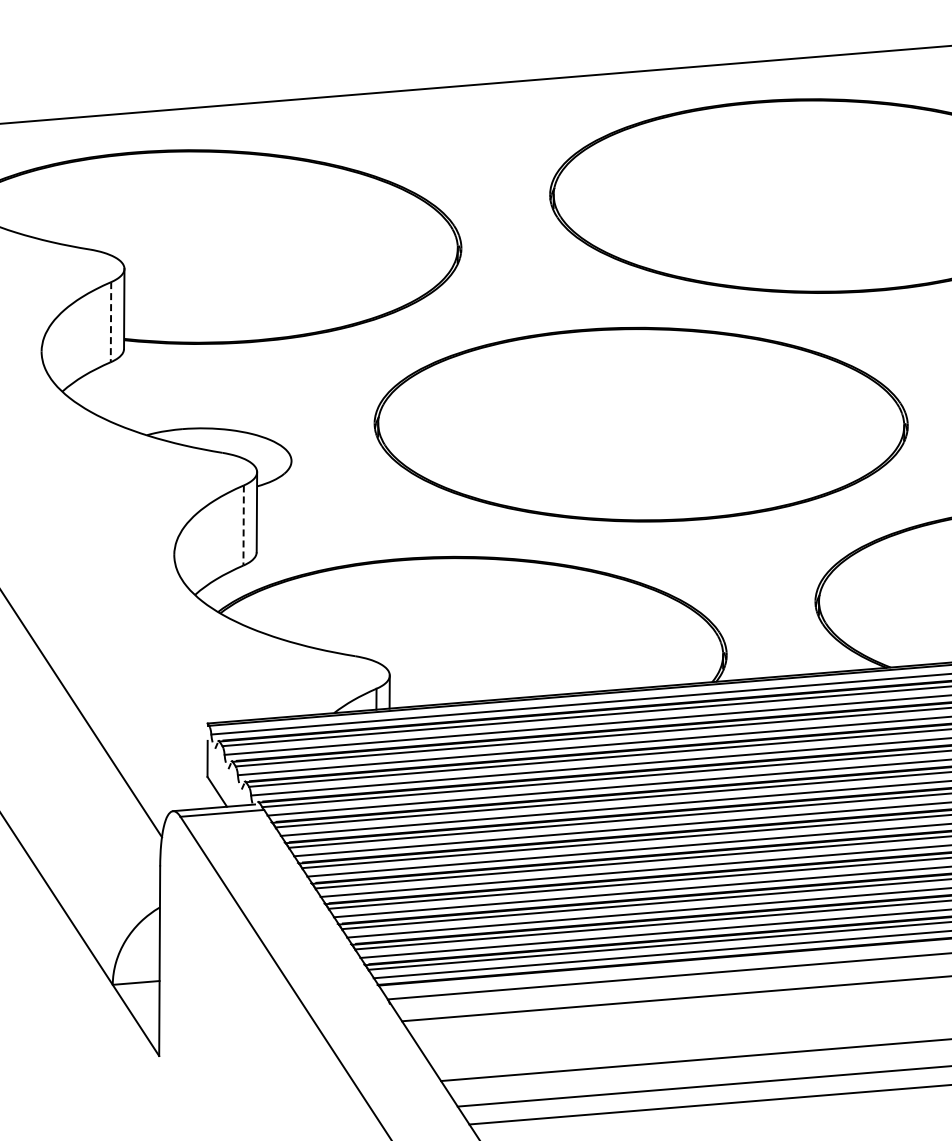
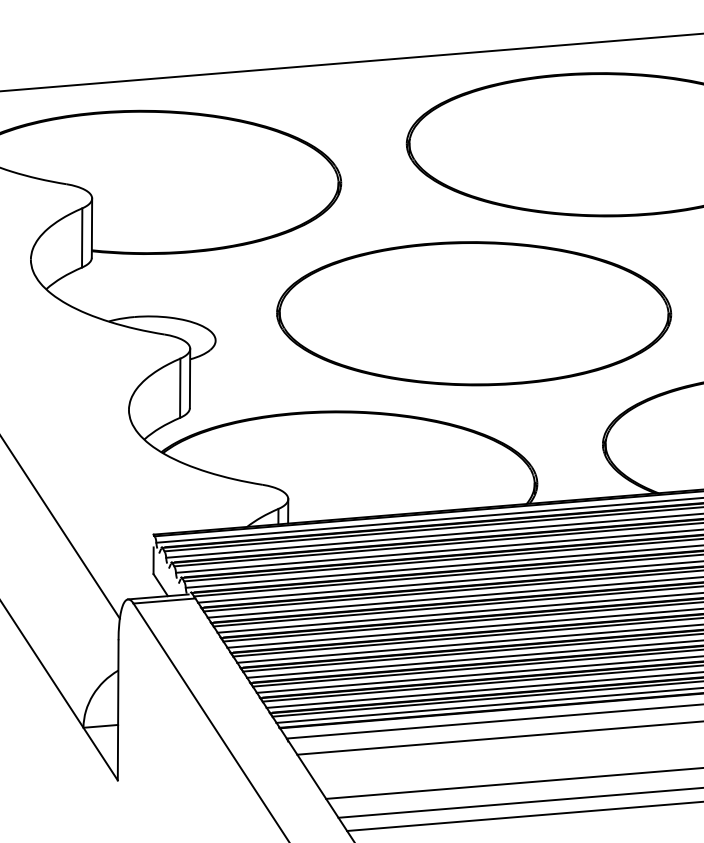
line: (111, 322) -> (82, 238), dashed -> solid
line: (243, 526) -> (180, 388), dashed -> solid

